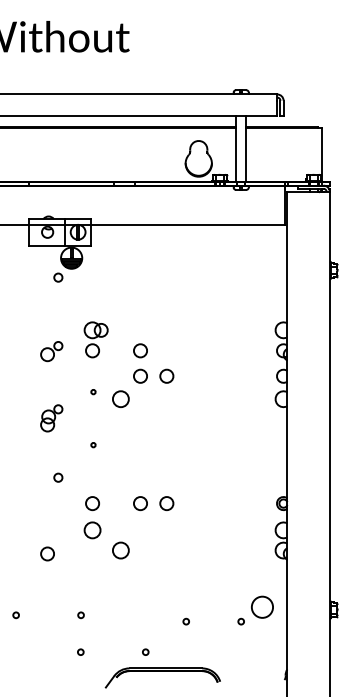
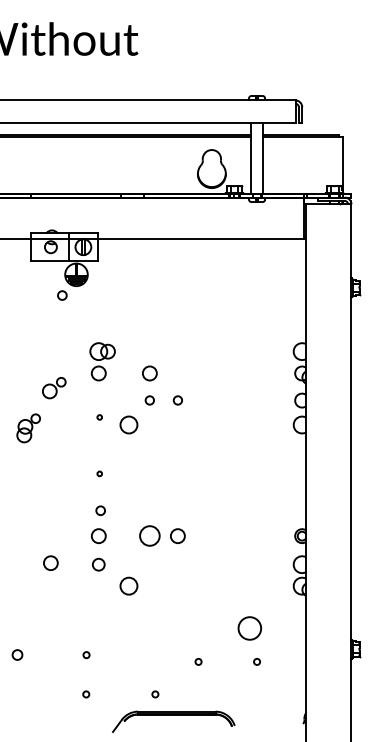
part: (51, 351) -> (53, 388), moved
circle: (140, 375) -> (149, 399), size x0.6
circle: (166, 375) -> (177, 399), size x0.6
part: (51, 418) -> (28, 428), moved
circle: (58, 477) -> (100, 510), moved
circle: (140, 503) -> (149, 536), size x1.4
circle: (92, 530) -> (98, 564), size x0.7
circle: (47, 553) -> (50, 562), moved
circle: (262, 606) -> (249, 627), moved
circle: (15, 615) -> (16, 655), size x1.6

